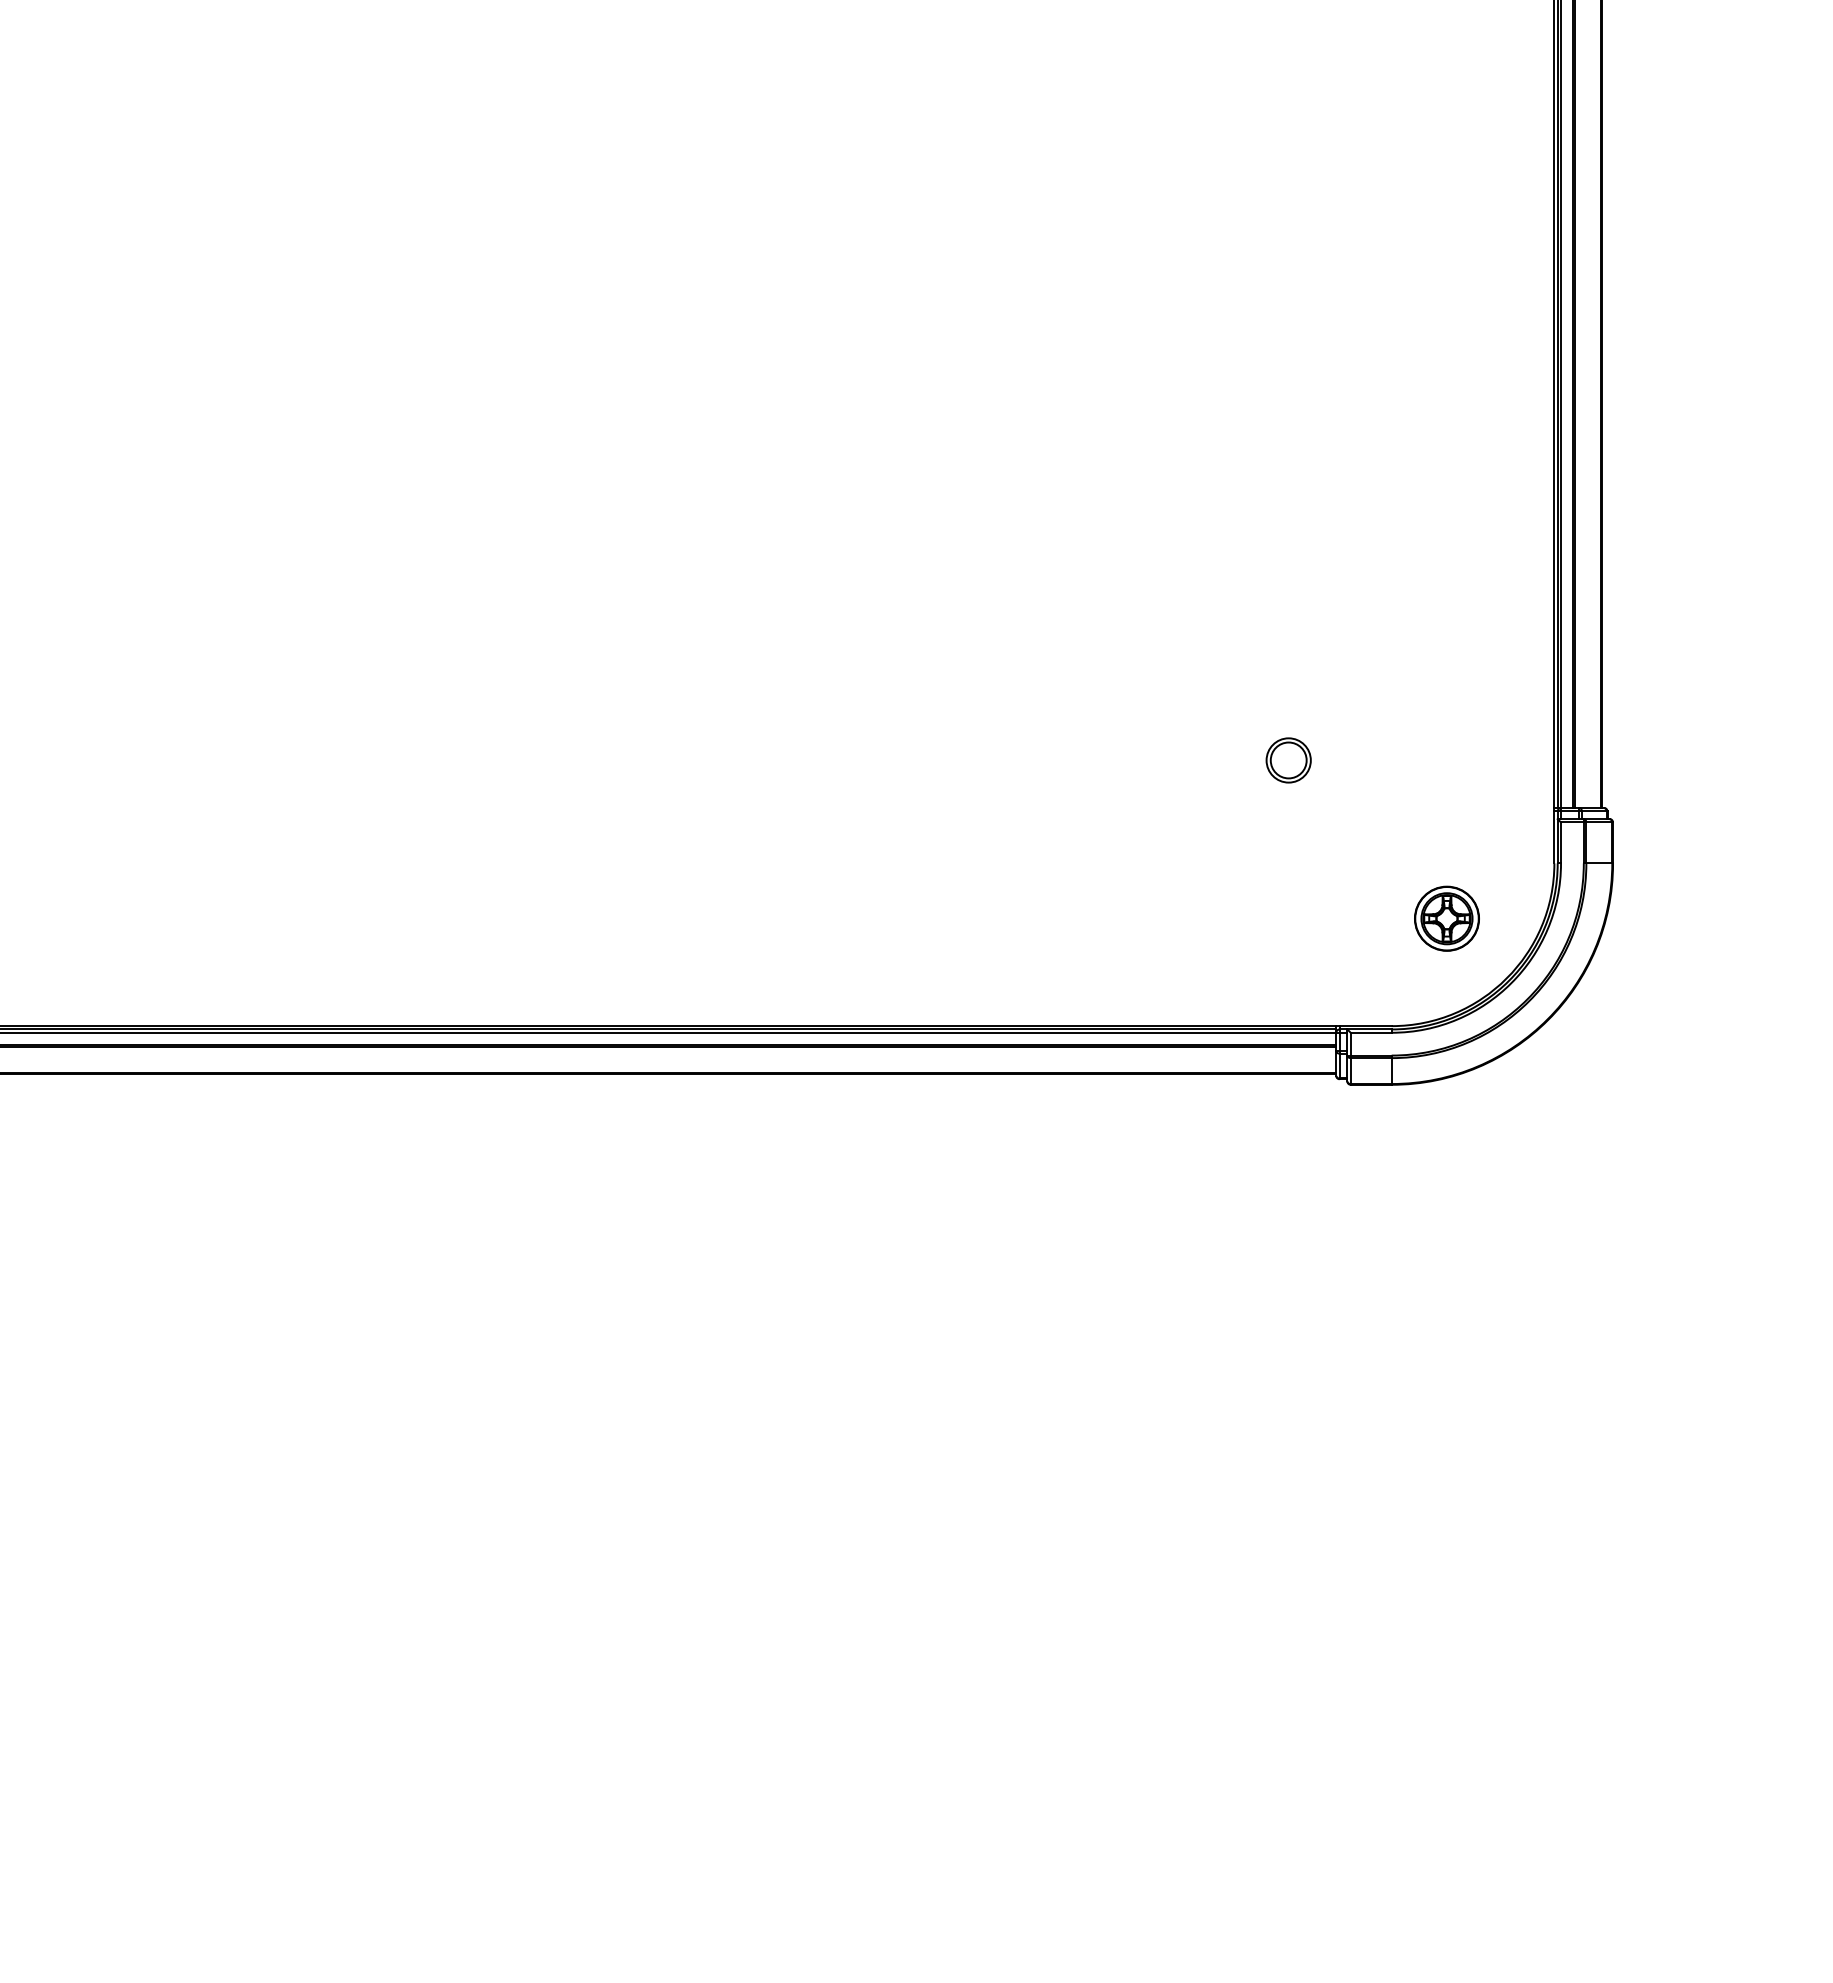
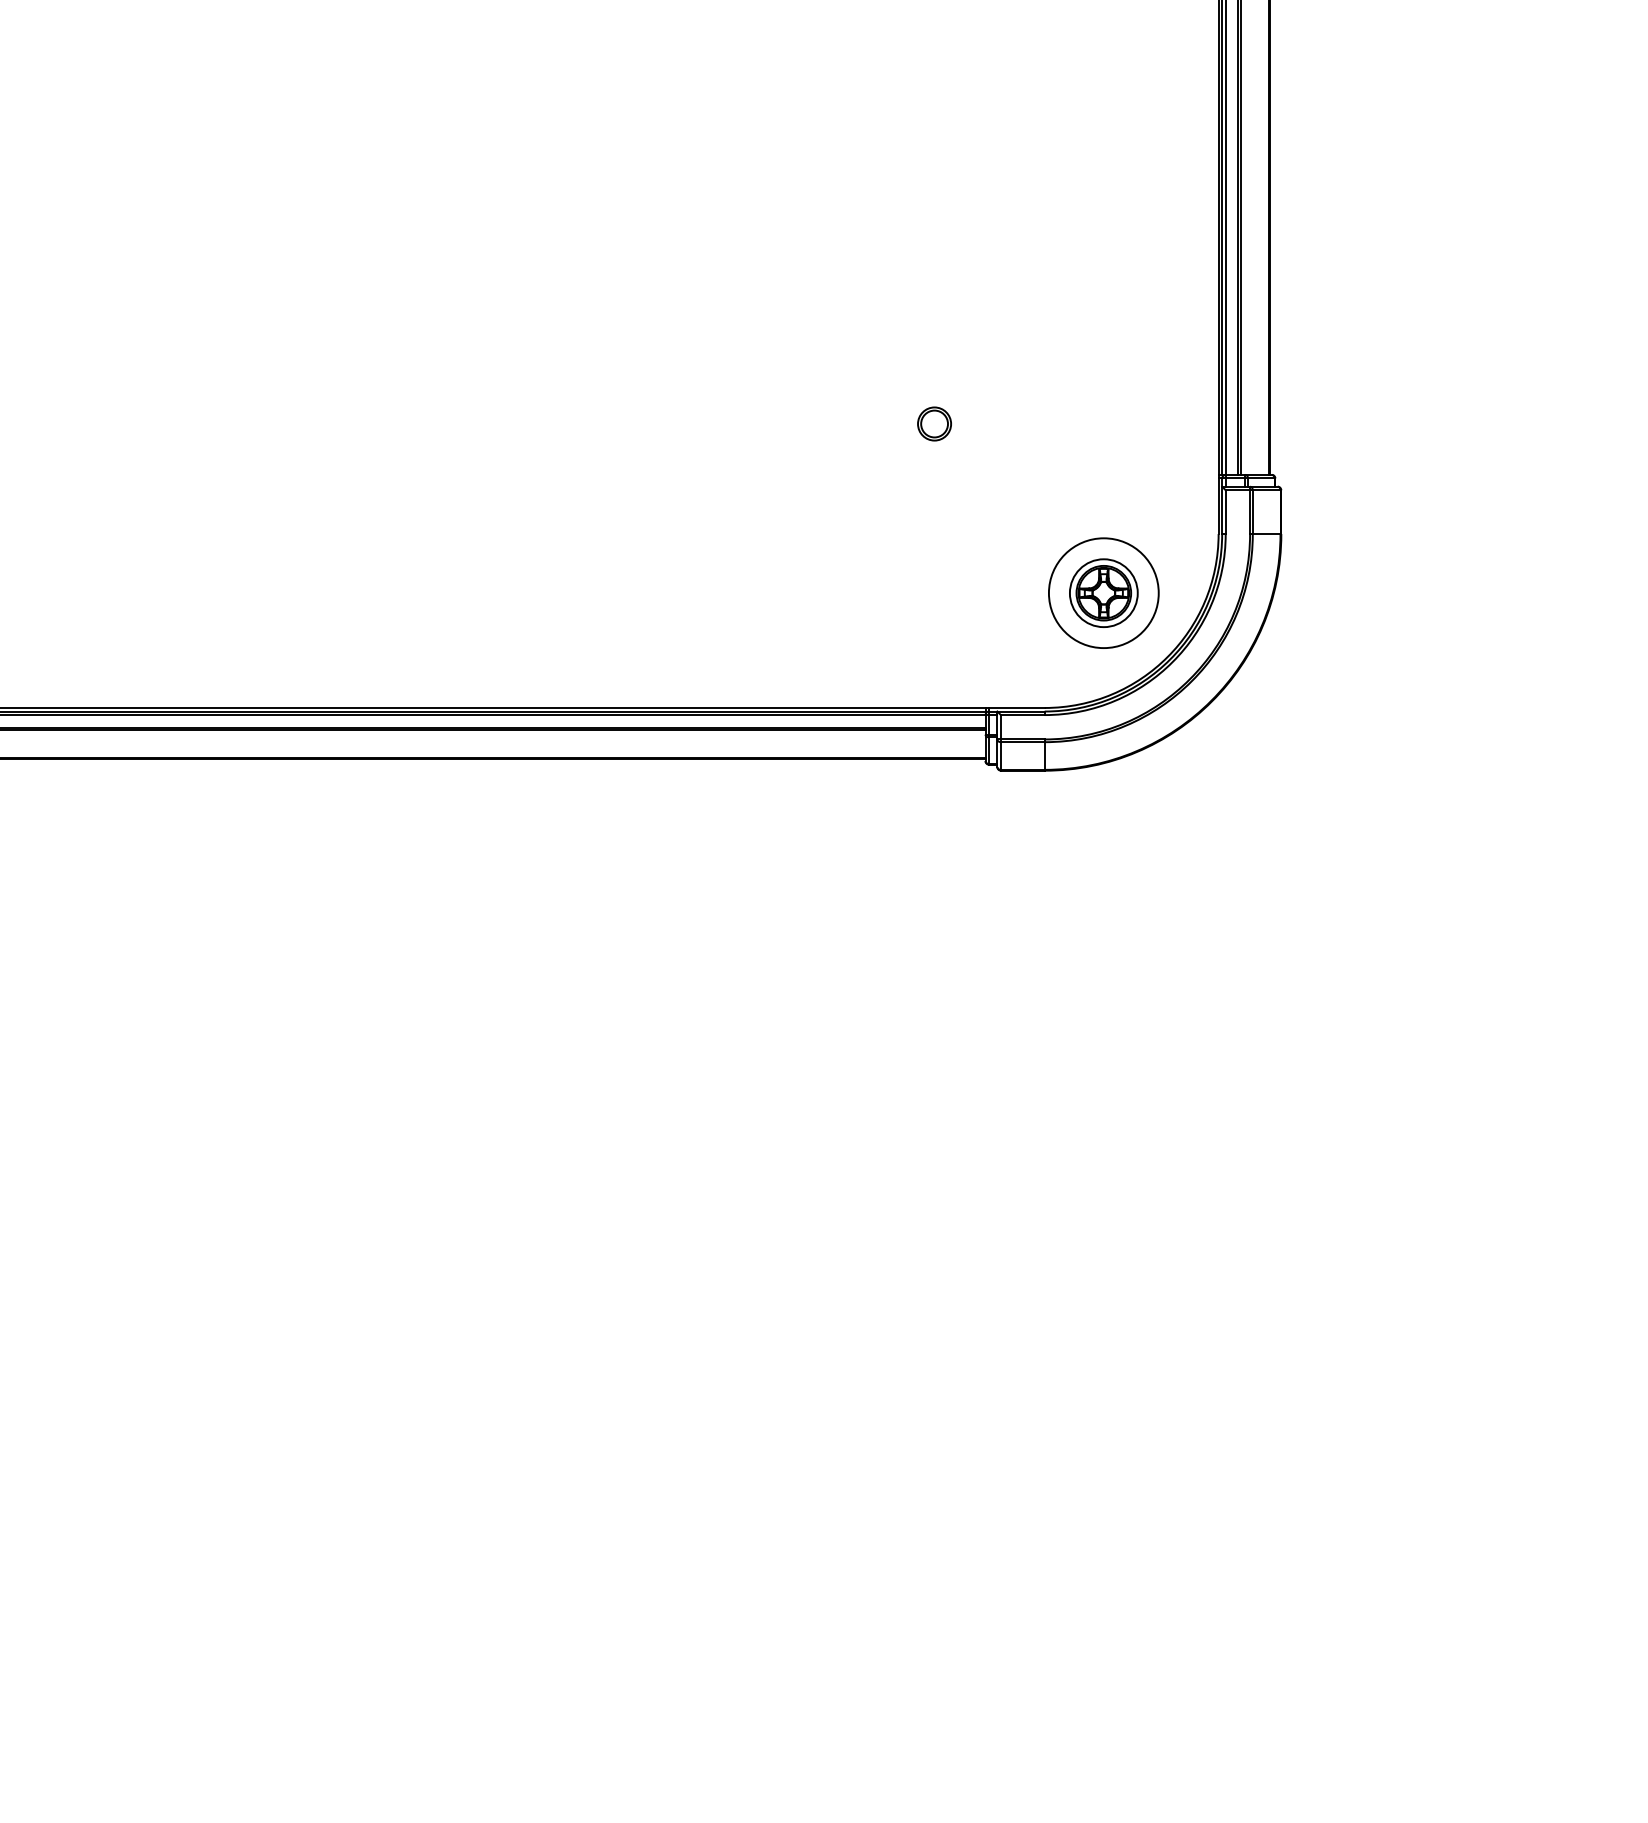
part: (1288, 760) -> (934, 424), size x0.7
circle: (1446, 918) -> (1103, 592), size x1.6

